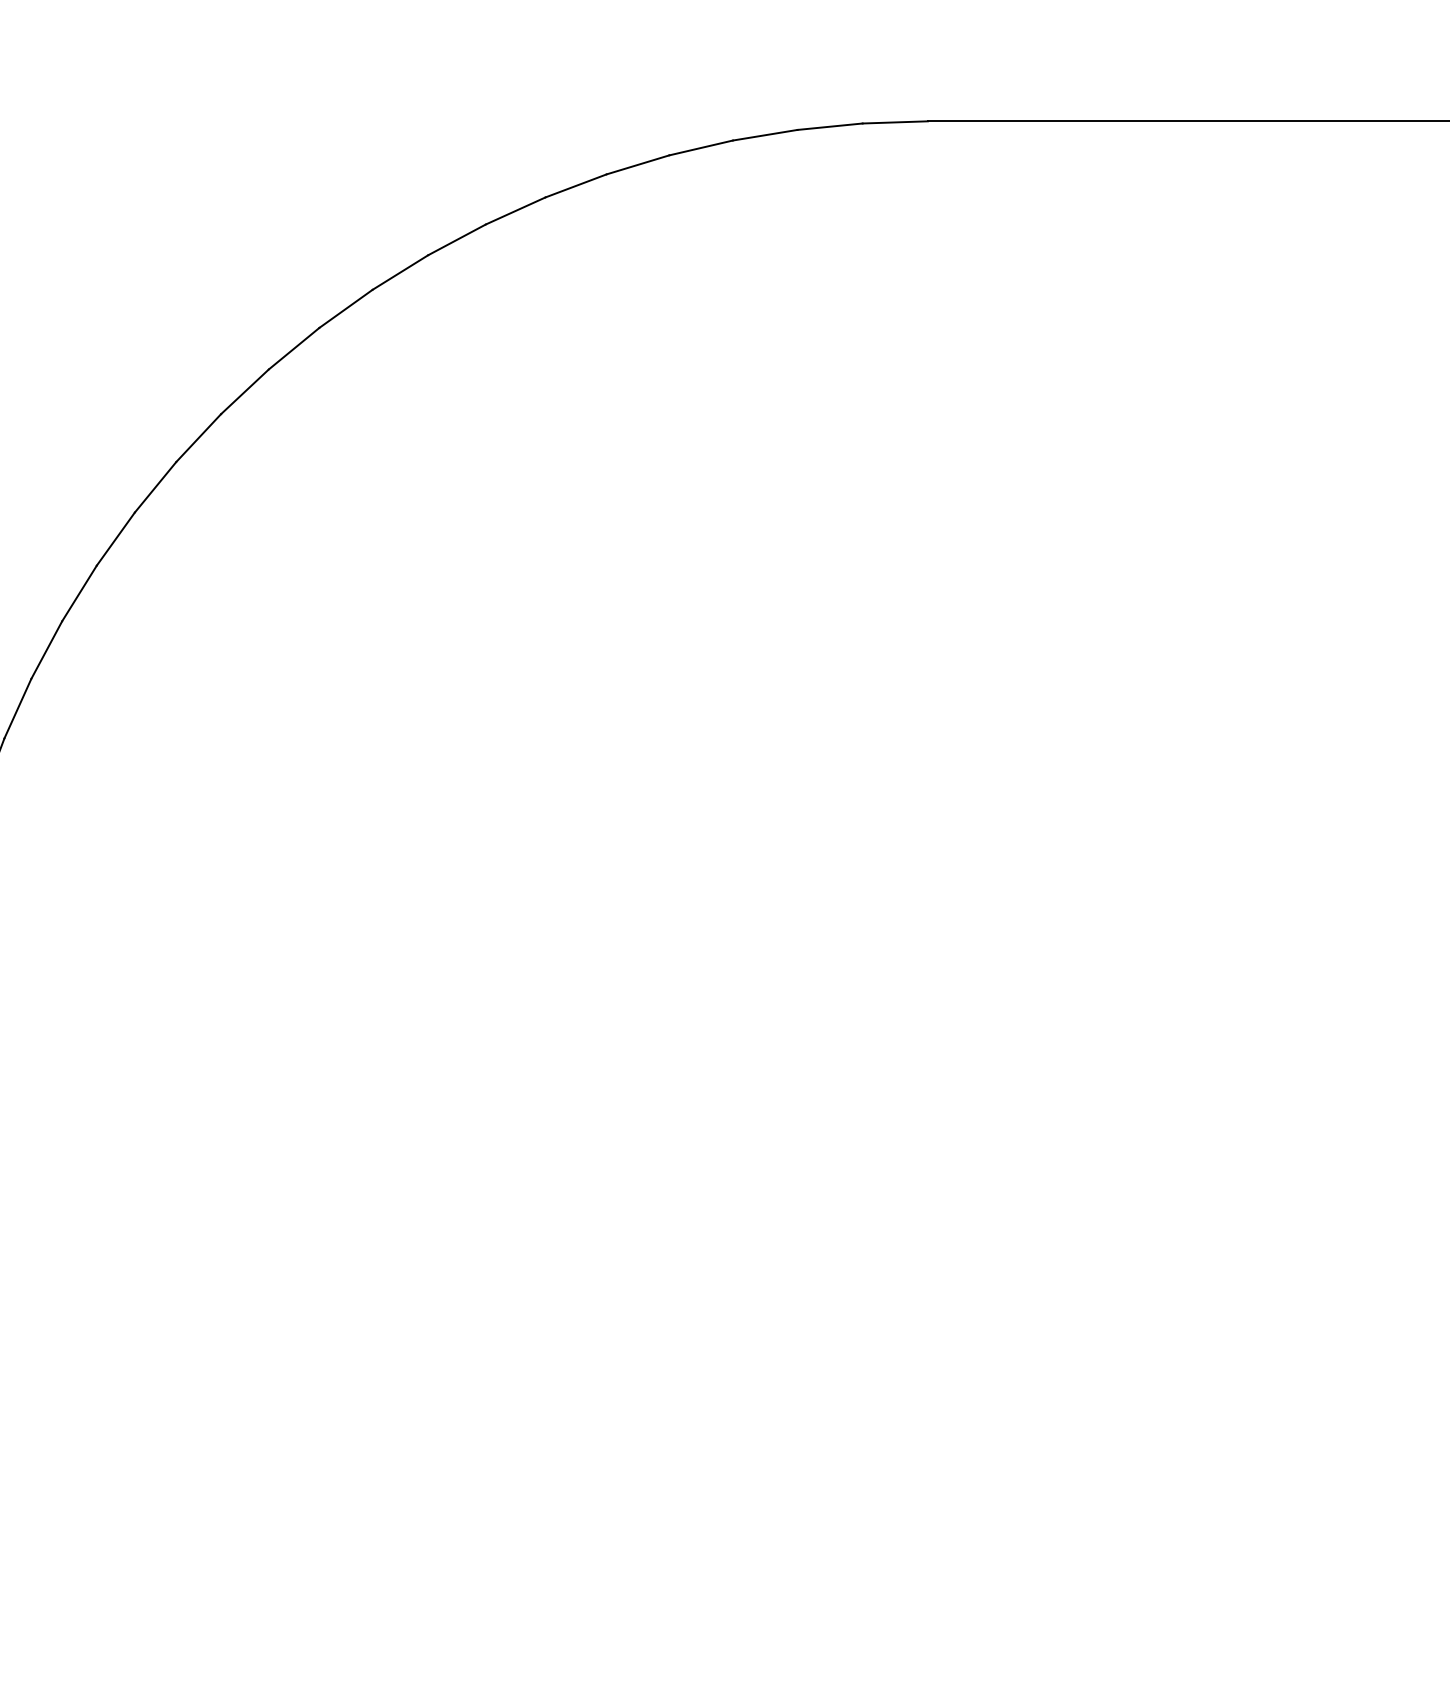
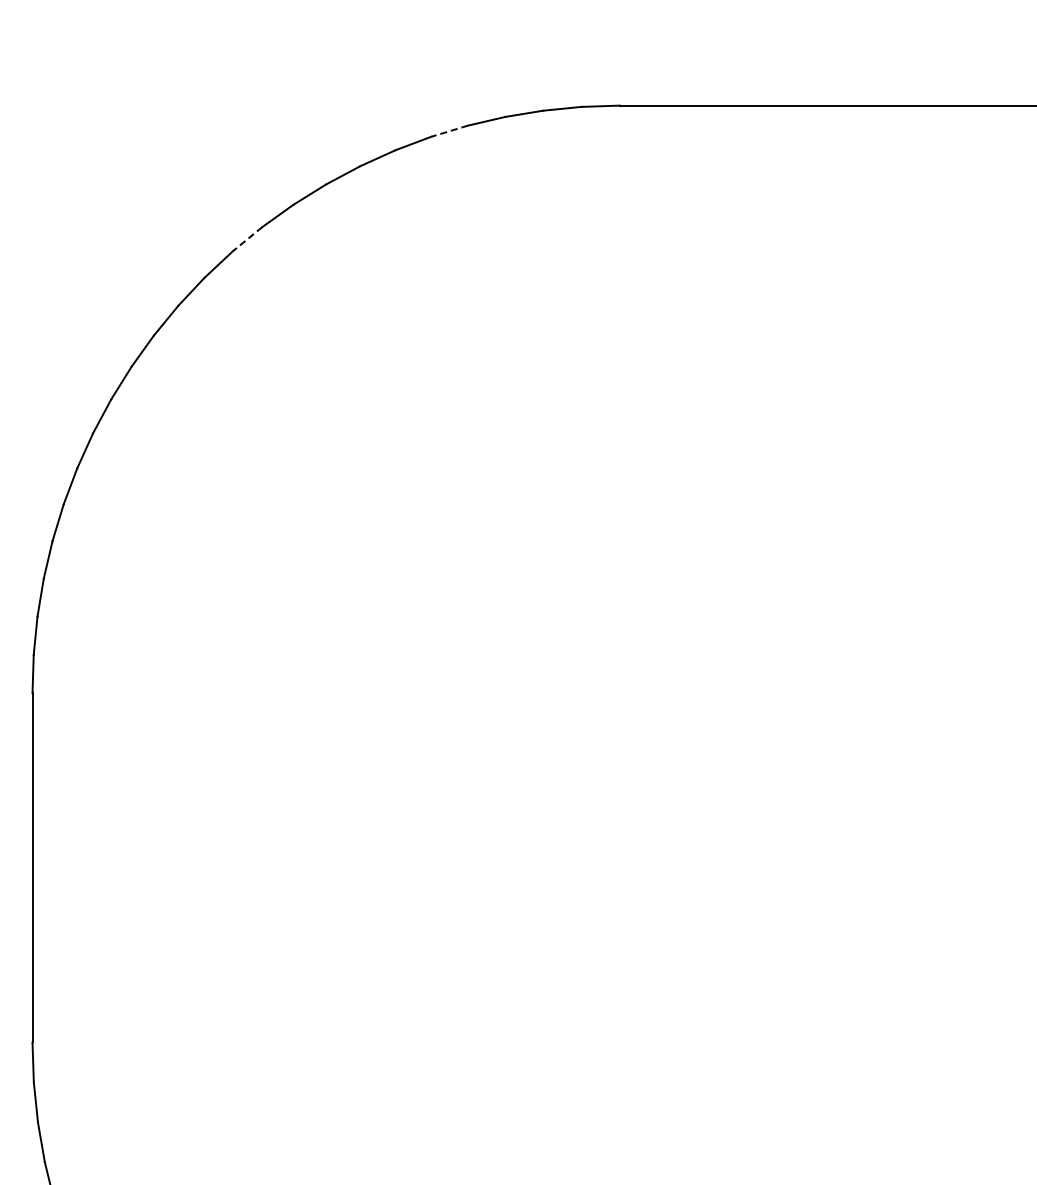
line: (637, 165) -> (449, 131), solid -> dashed
line: (294, 349) -> (247, 239), solid -> dashed

